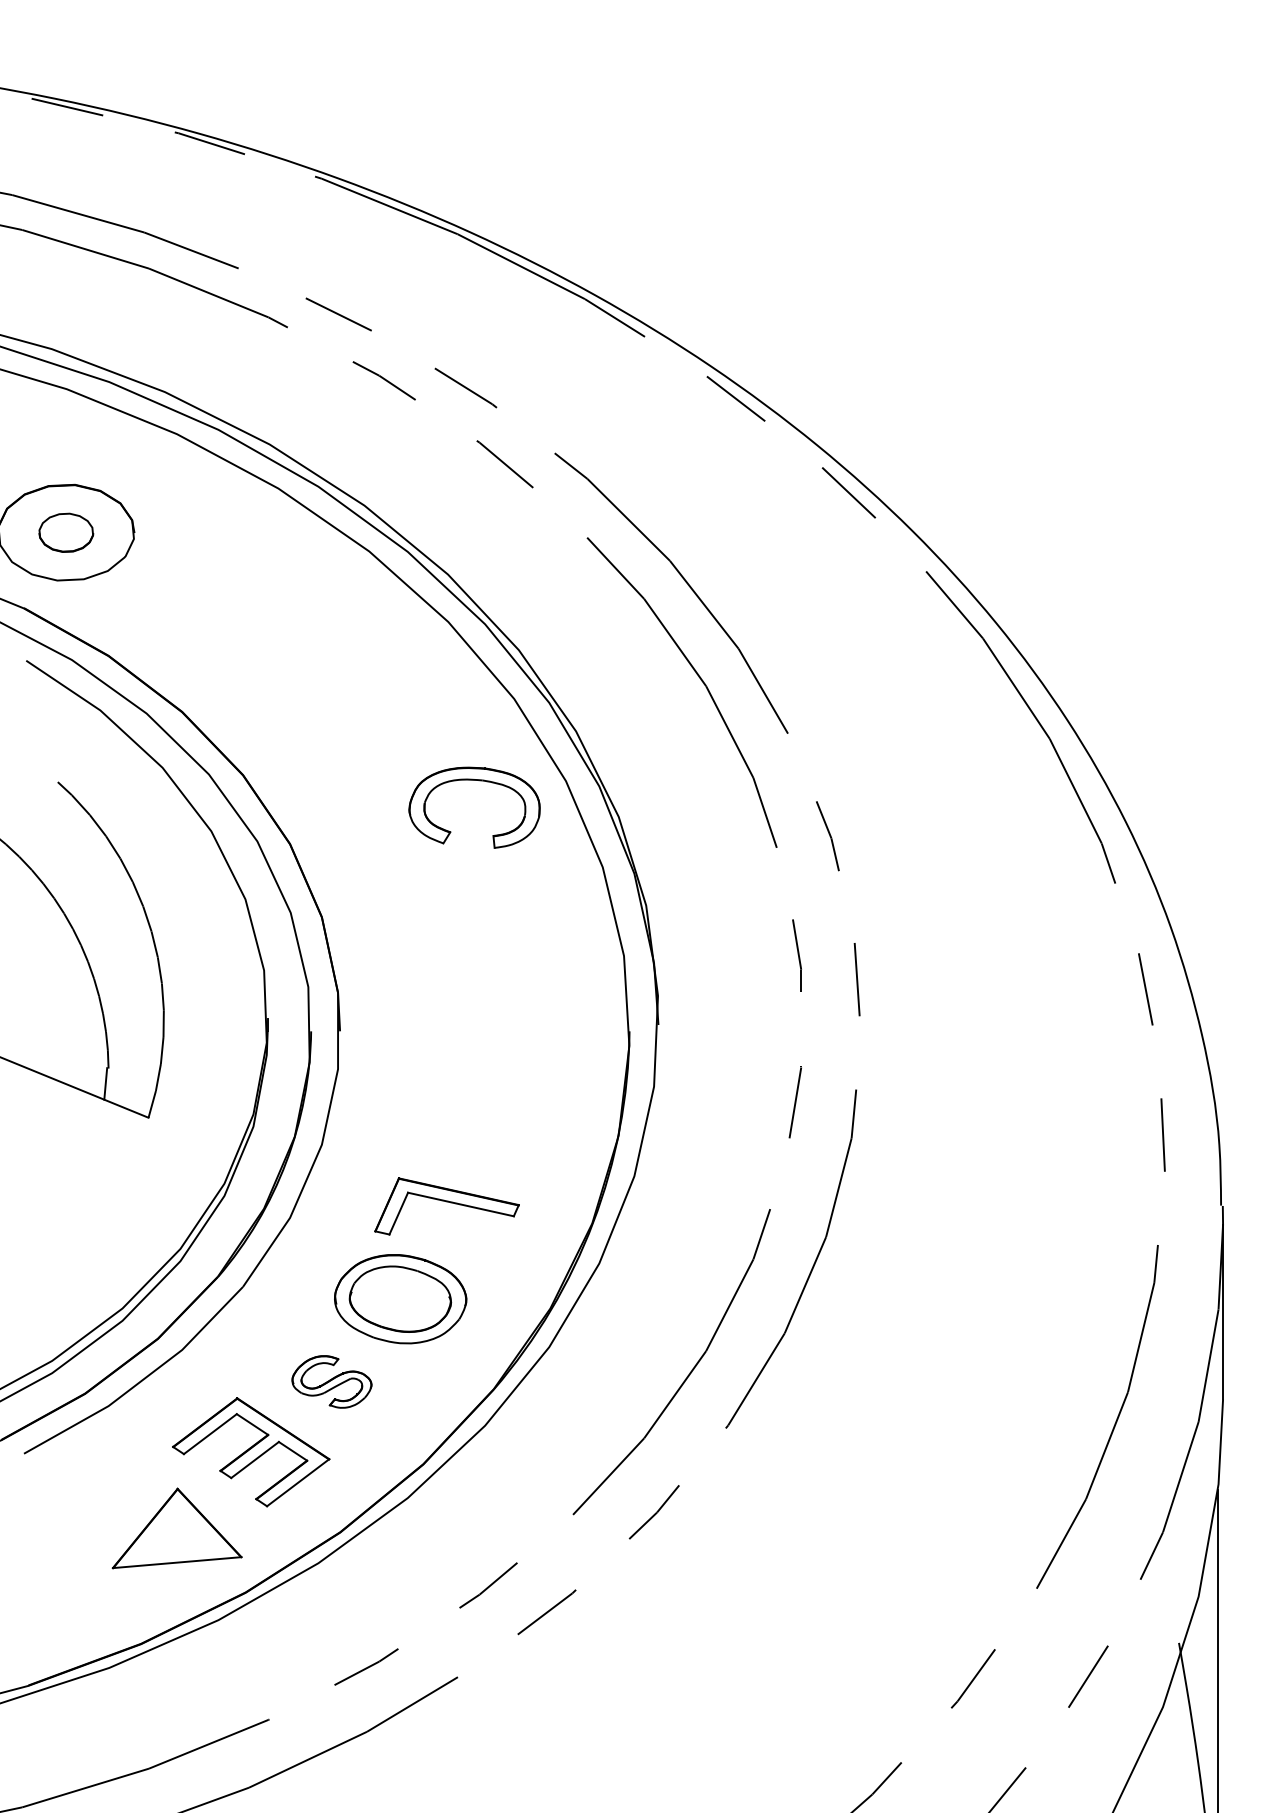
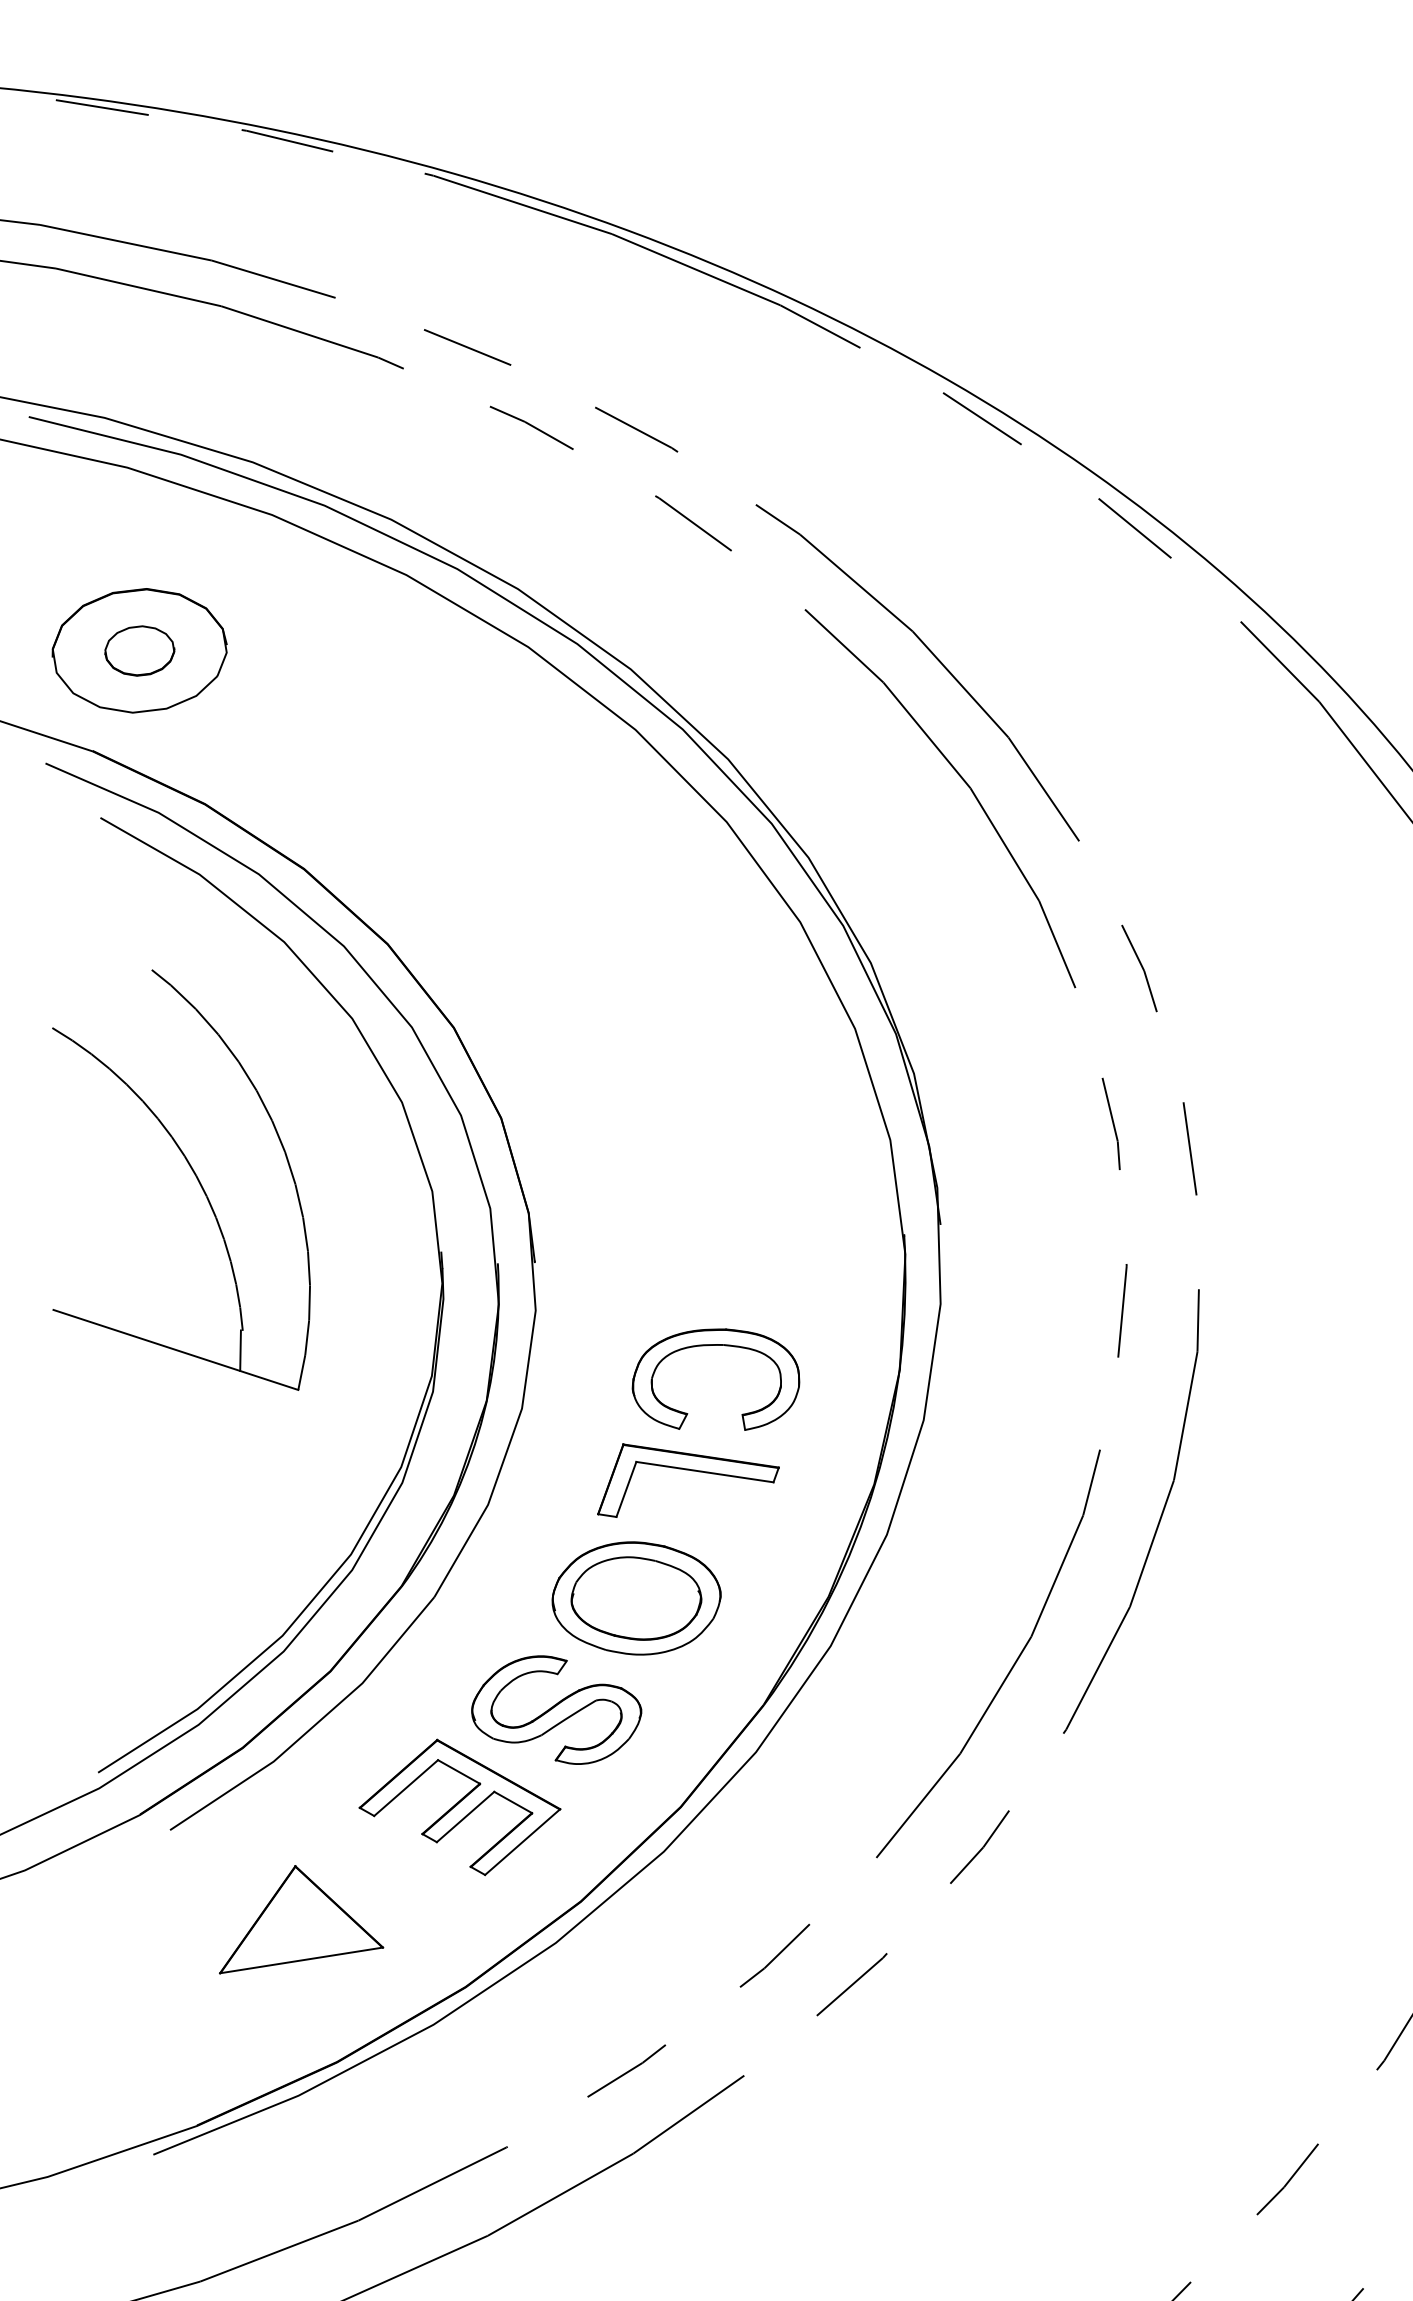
part: (479, 781) -> (719, 1346), moved
part: (331, 1381) -> (555, 1709), size x1.67
part: (176, 1528) -> (297, 1916), moved

